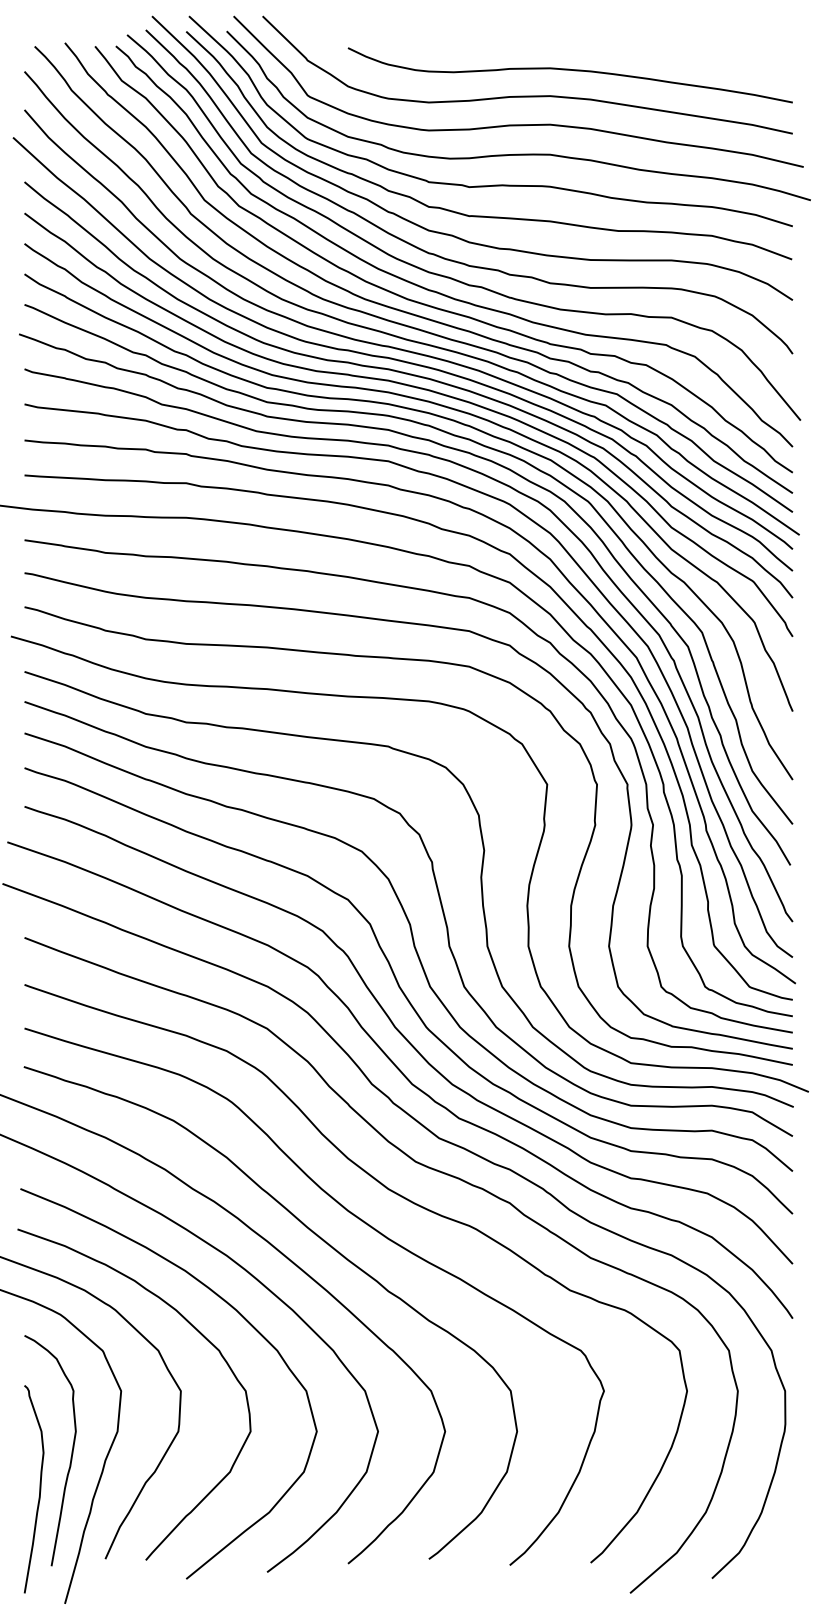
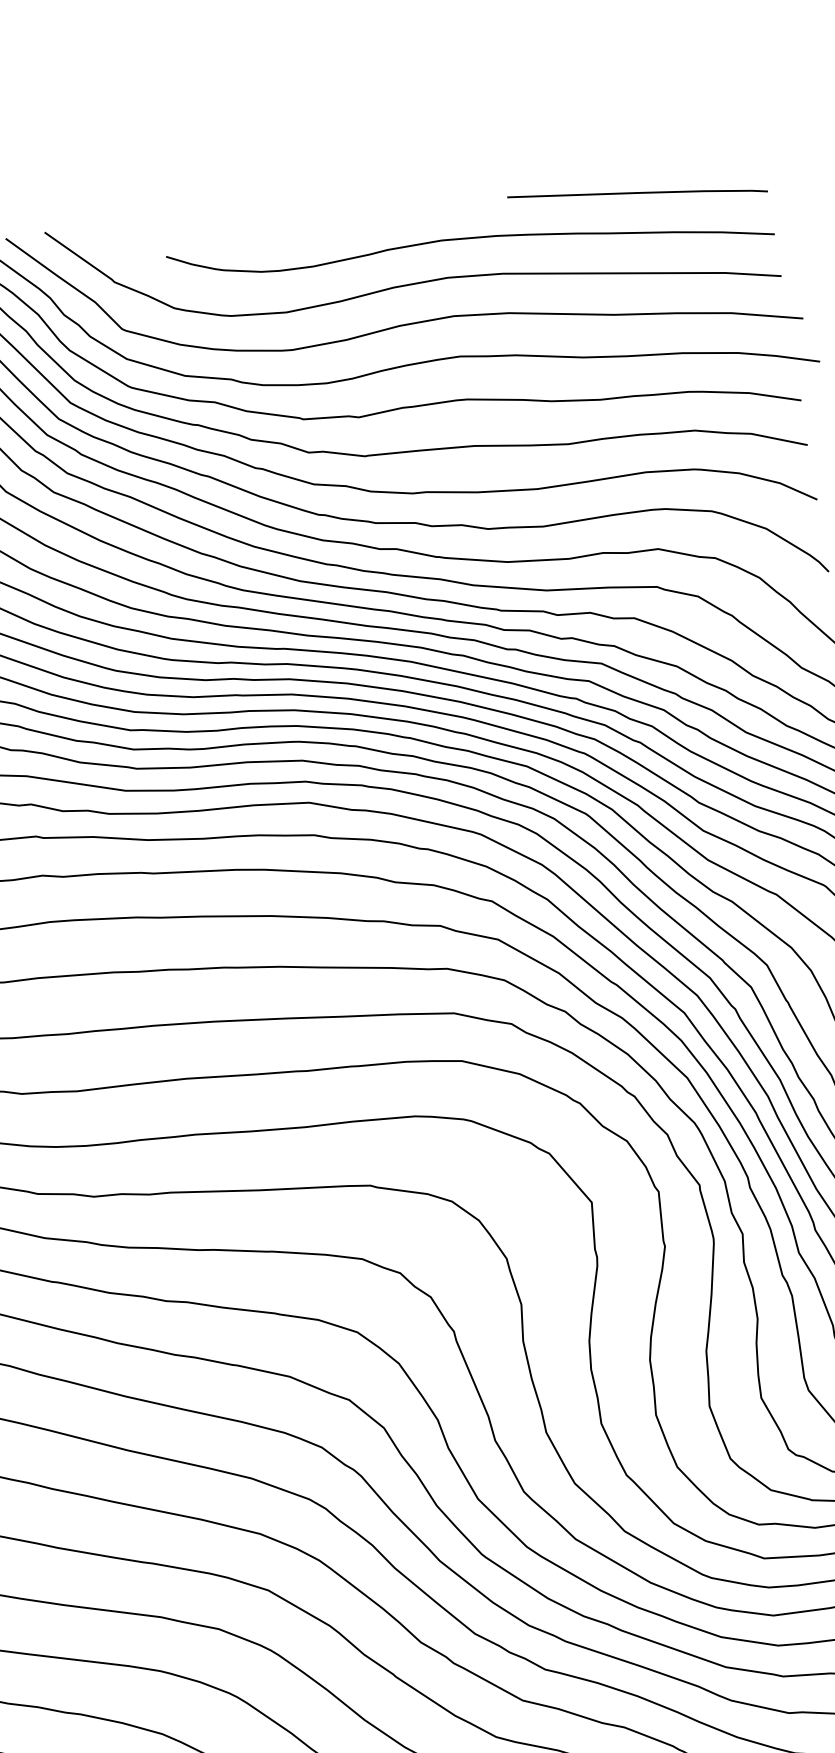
line: (697, 57) -> (637, 194), added

